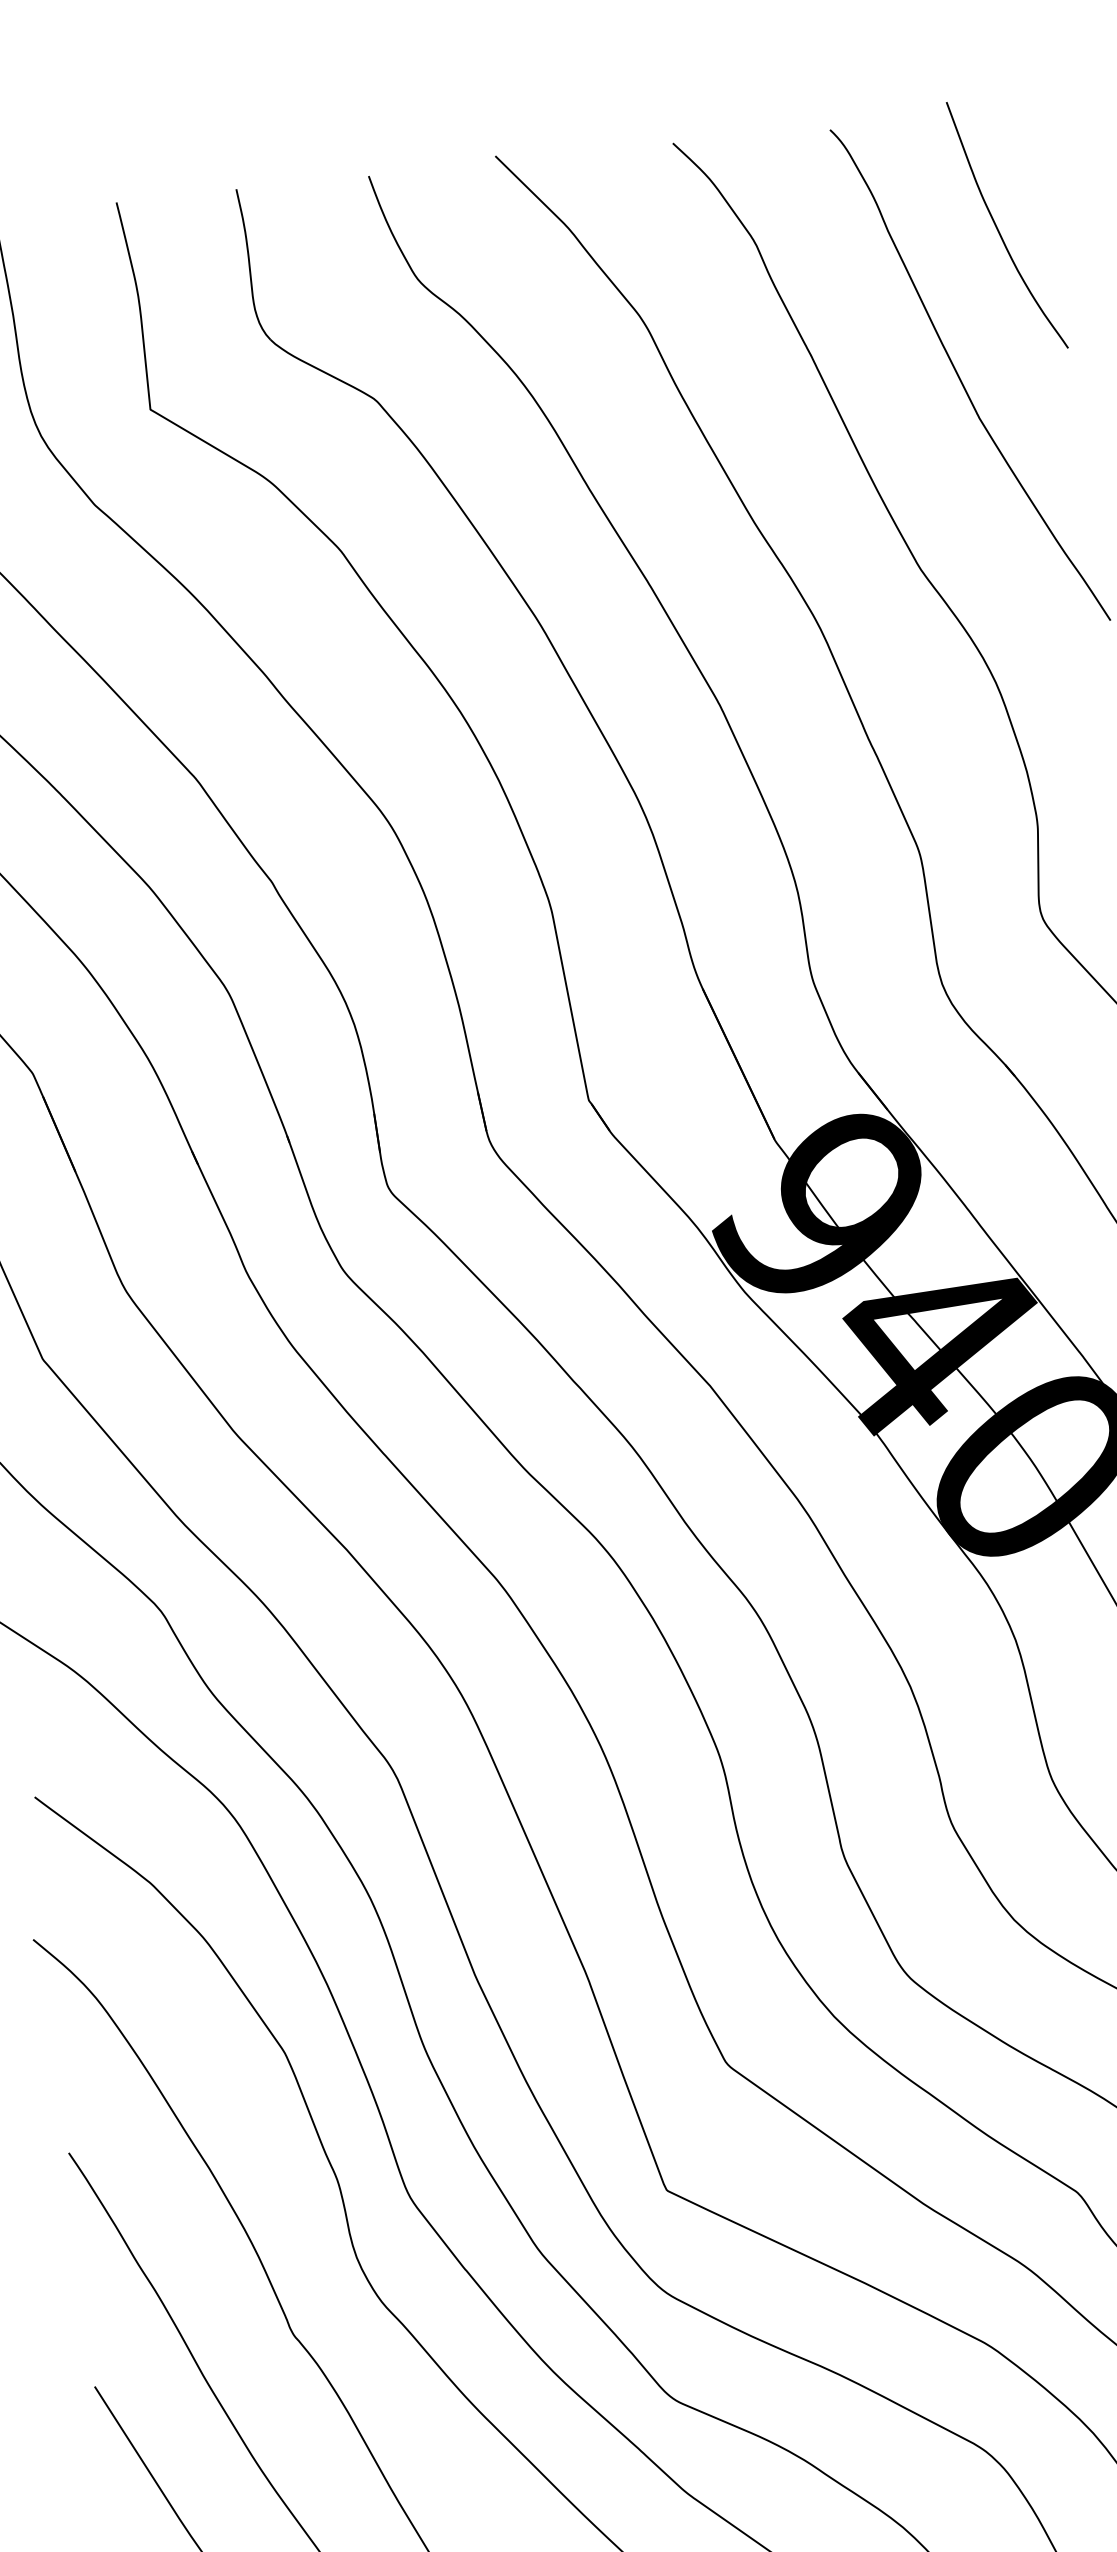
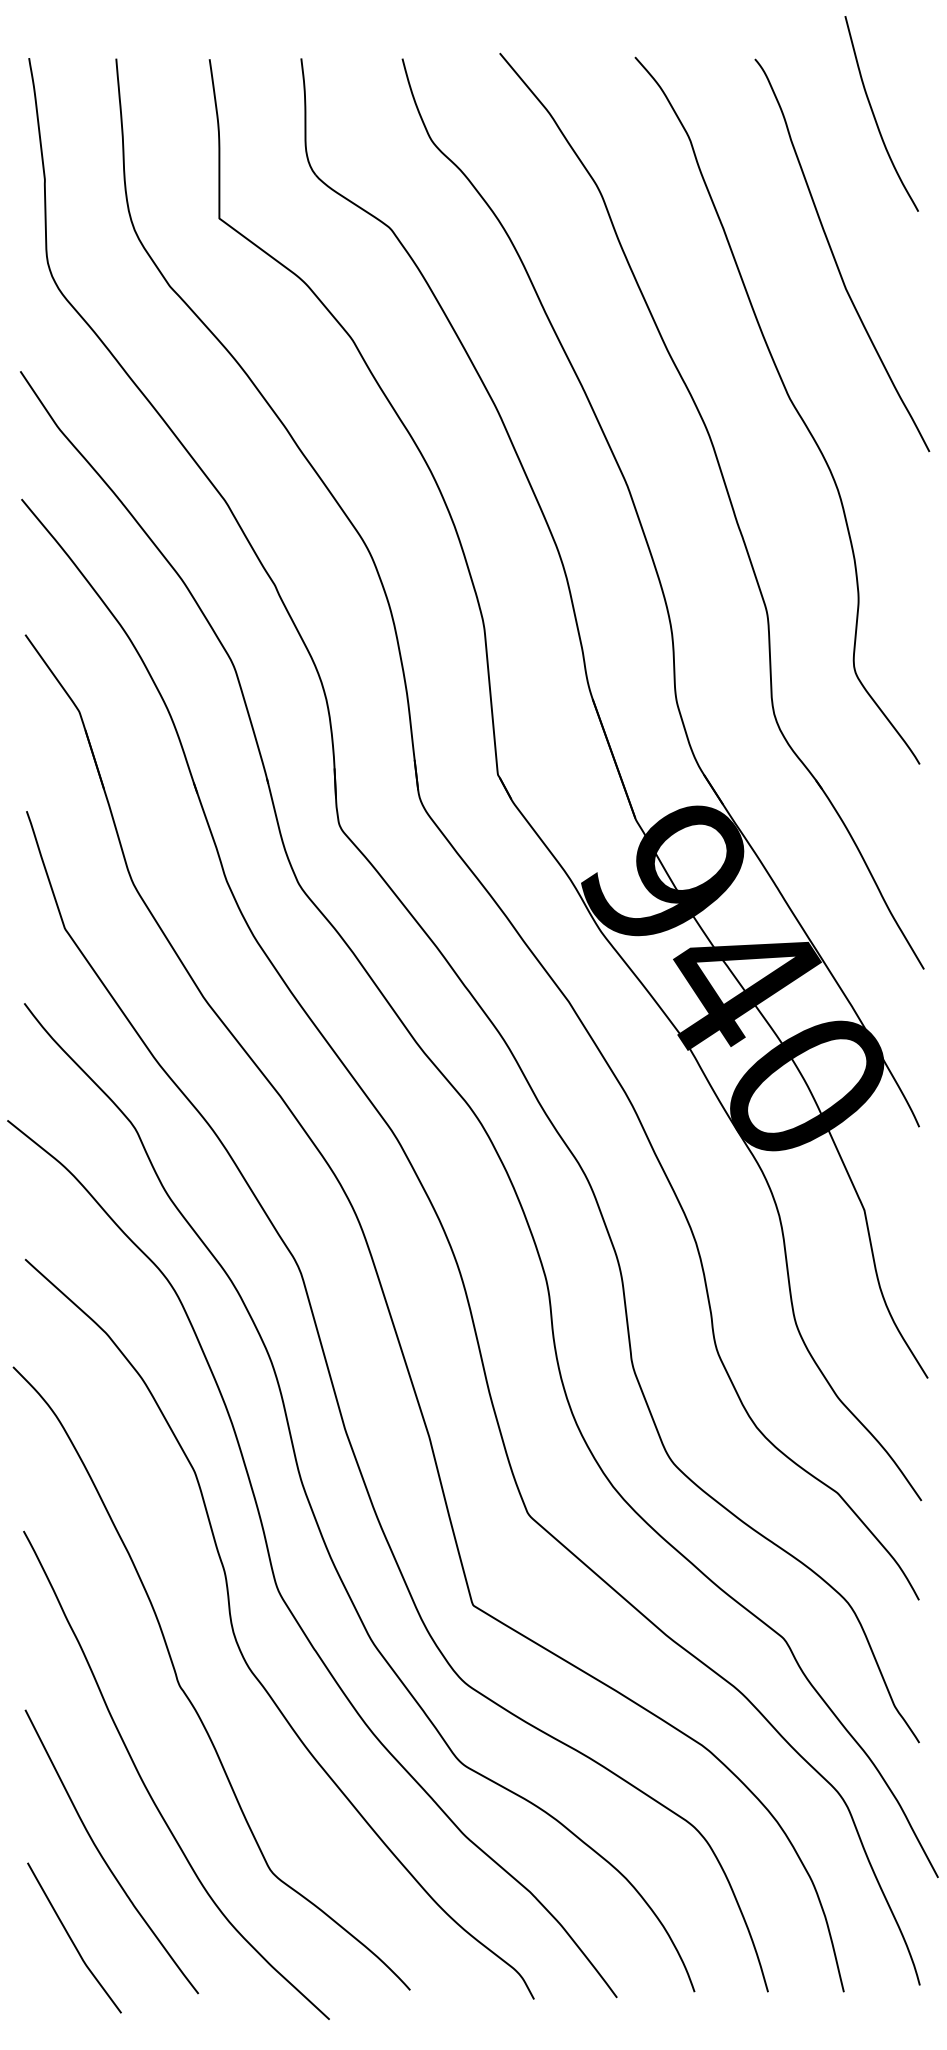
curve: (999, 229) -> (875, 116), moved

